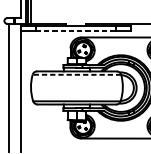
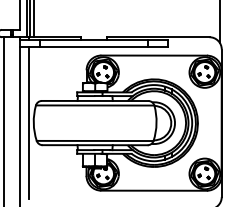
line: (76, 31) -> (94, 47), dashed -> solid
line: (76, 74) -> (94, 105), dashed -> solid
line: (27, 88) -> (28, 123), added

